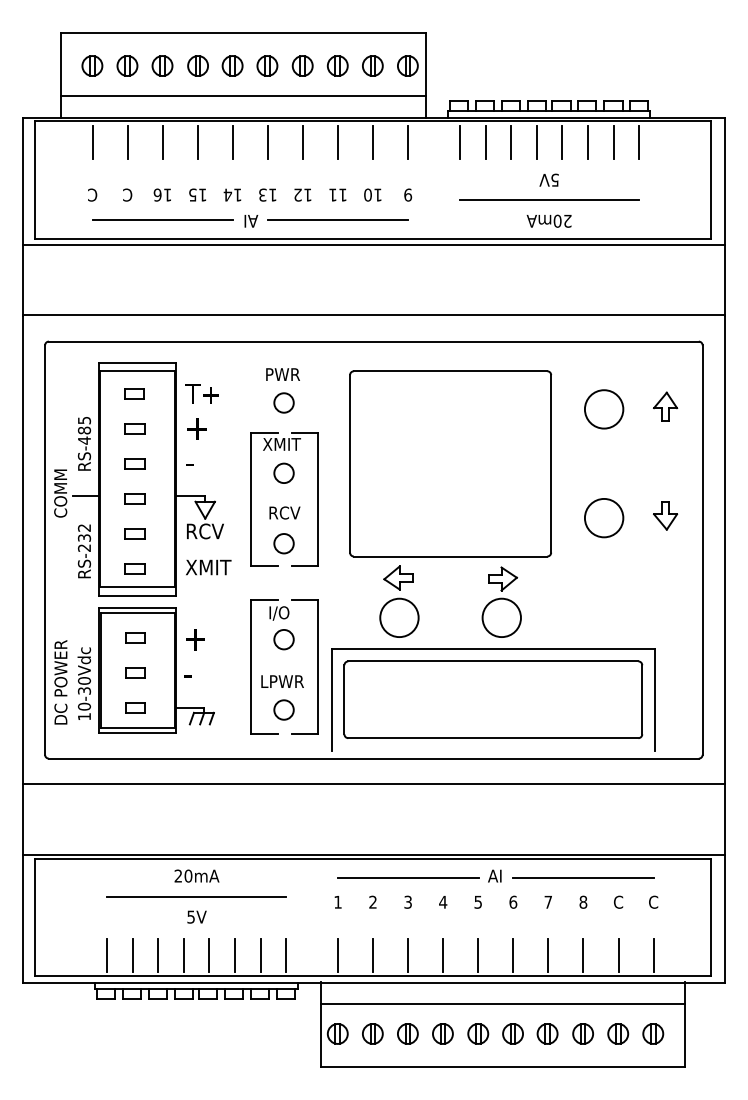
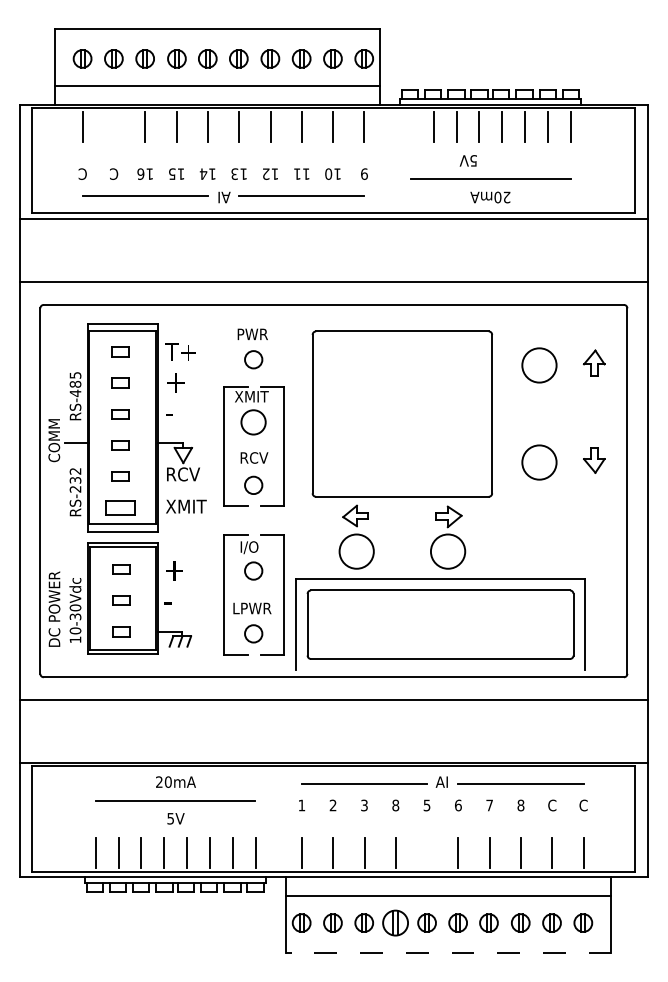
line: (128, 141) -> (114, 126), removed
line: (459, 141) -> (410, 126), removed
text: (548, 179) -> (467, 160), moved
circle: (283, 473) -> (253, 422), size x1.4
part: (134, 568) -> (120, 507), size x1.6
text: (442, 902) -> (395, 805), 4 -> 8
line: (478, 954) -> (427, 852), removed
part: (442, 1033) -> (395, 922), size x1.4
line: (502, 1066) -> (448, 952), solid -> dashed

